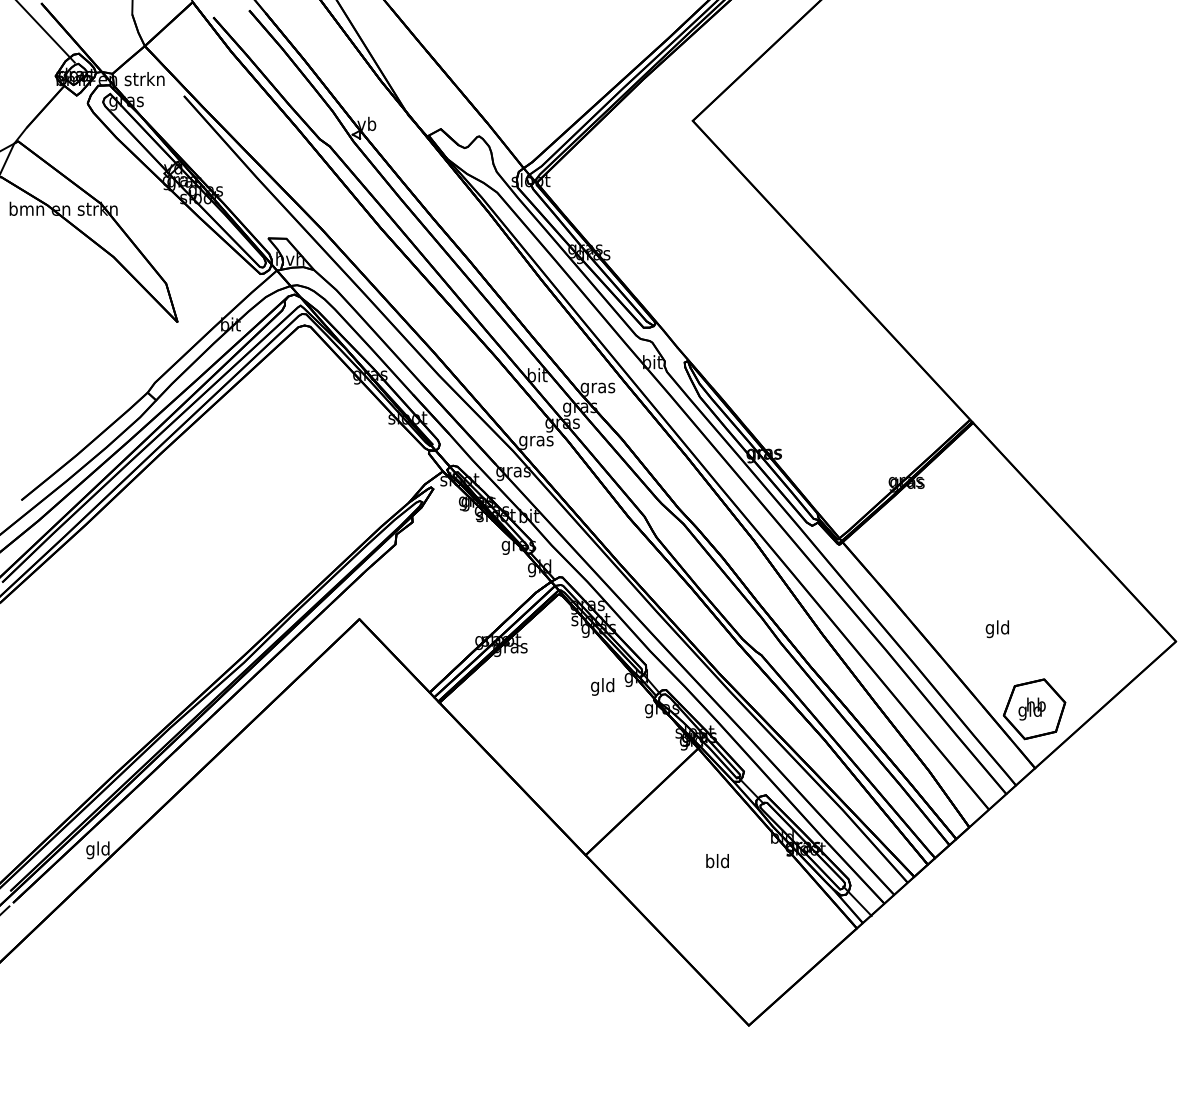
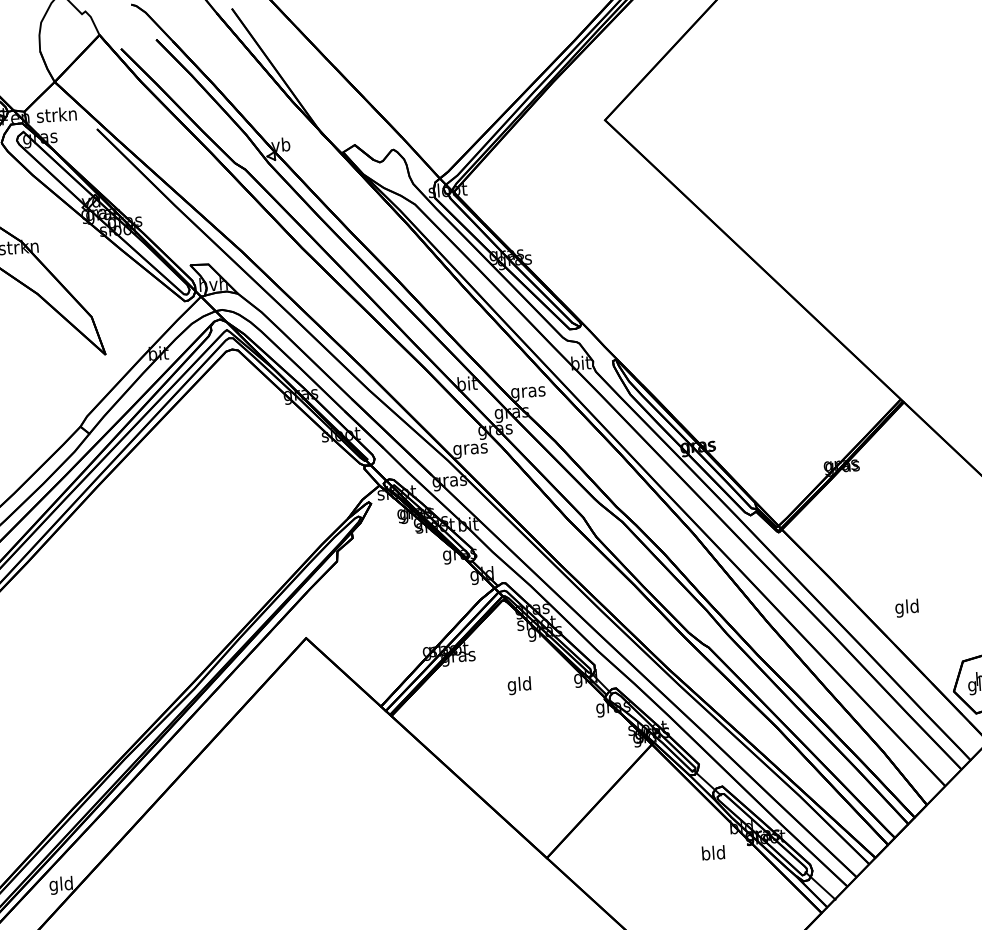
text: (996, 629) -> (906, 608), moved
text: (602, 686) -> (519, 685), moved
text: (717, 861) -> (713, 853), moved

